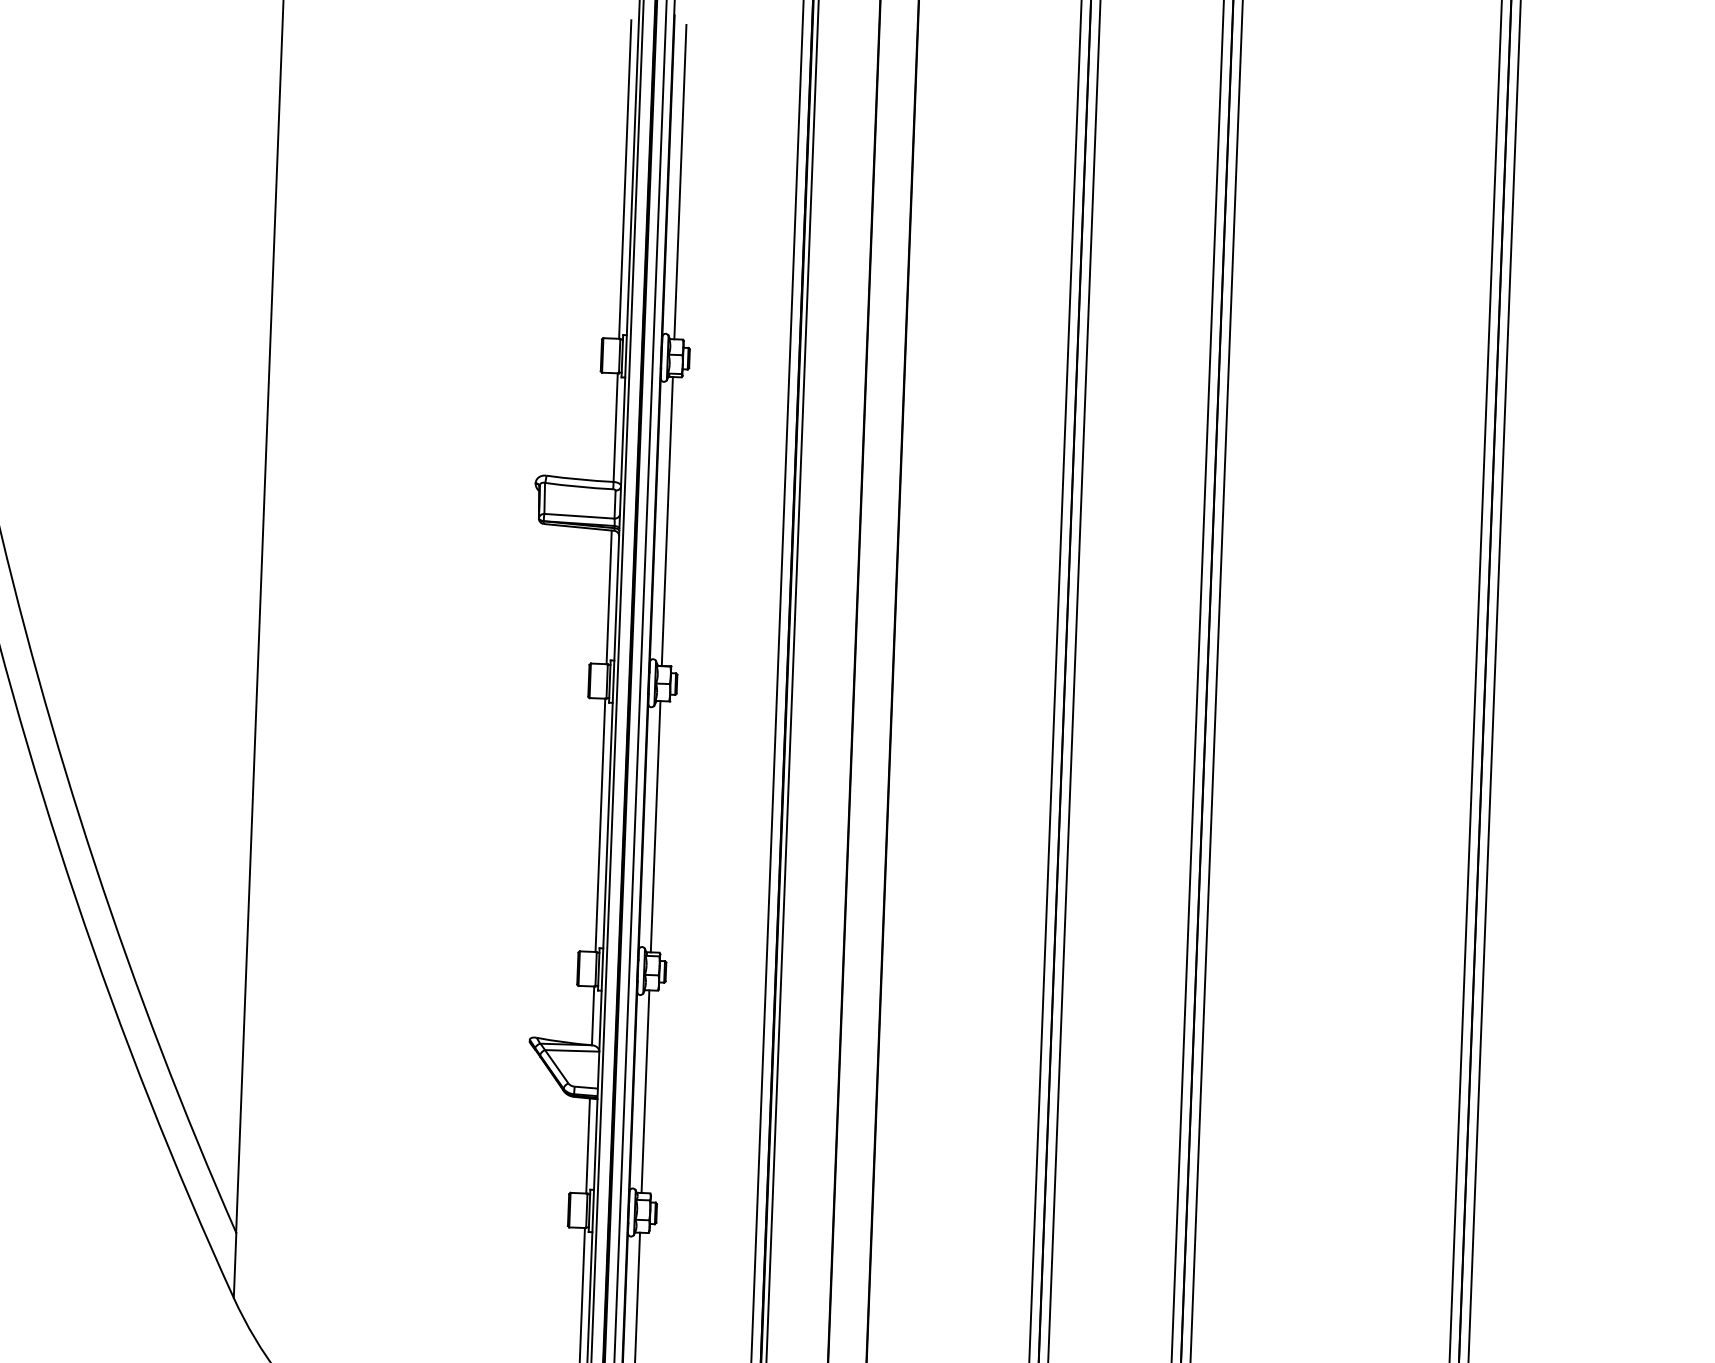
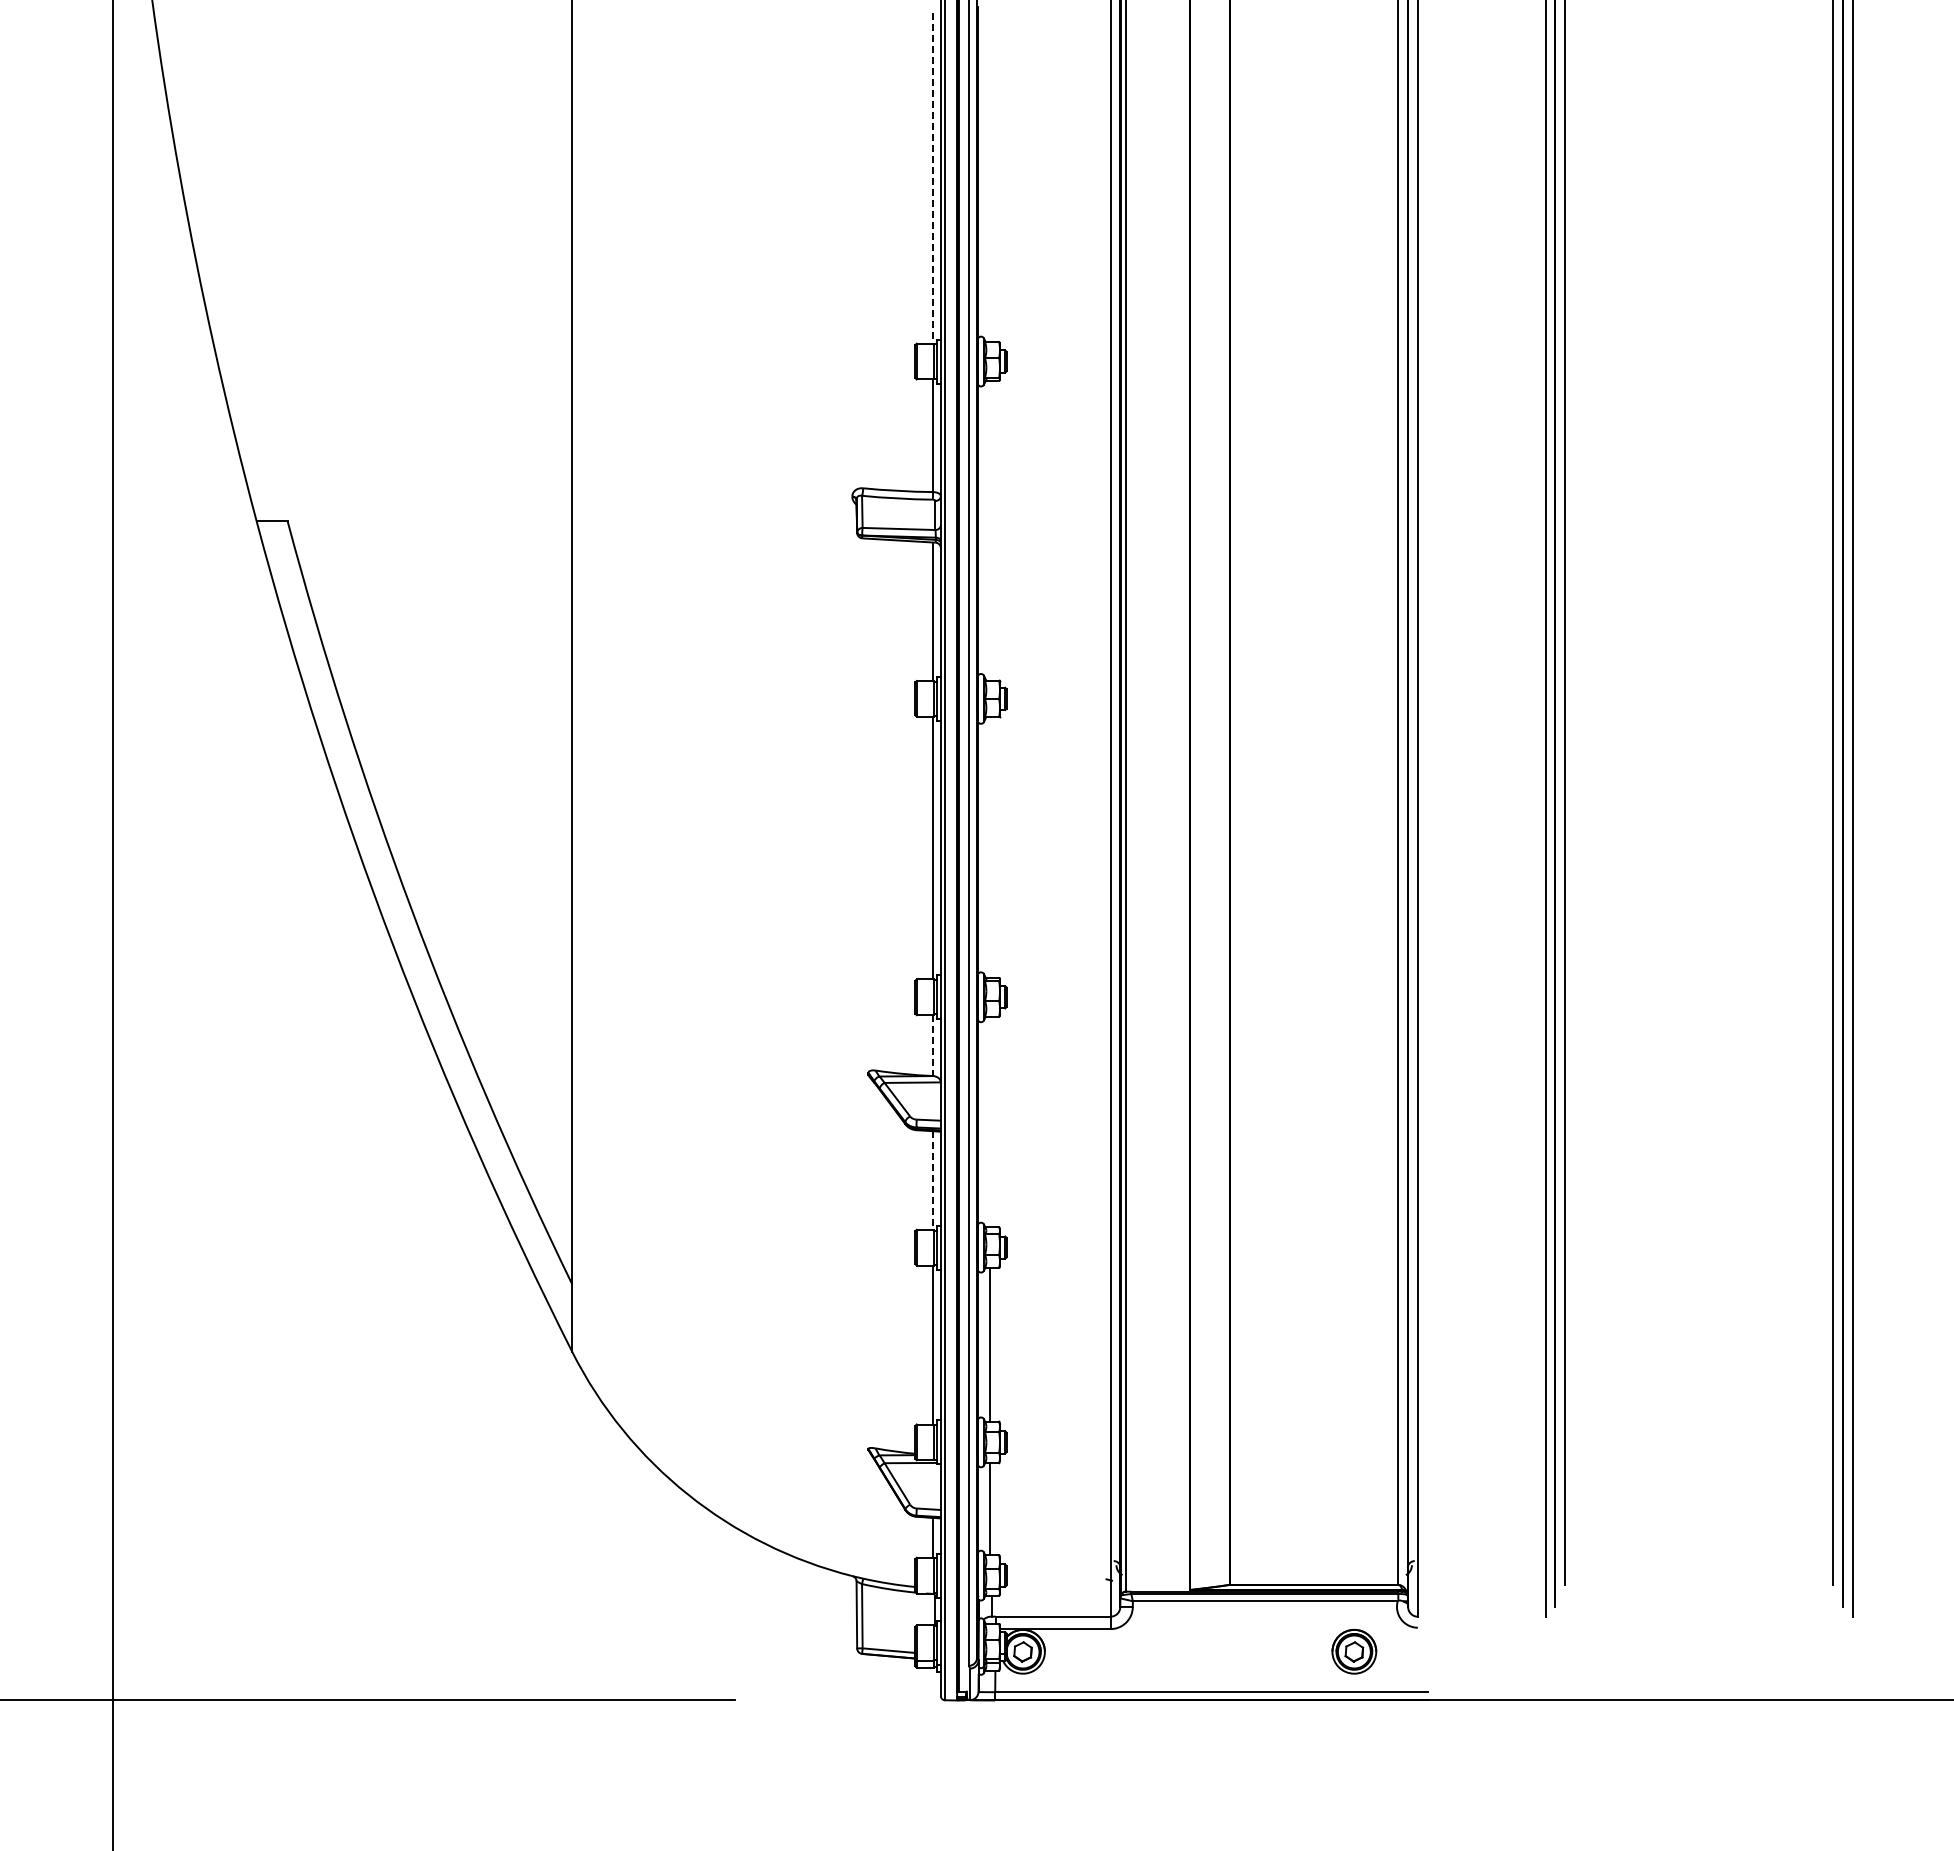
line: (624, 180) -> (932, 179), solid -> dashed
line: (680, 182) -> (990, 179), removed
line: (667, 521) -> (990, 530), removed
line: (655, 826) -> (990, 847), removed
line: (592, 1016) -> (932, 1046), solid -> dashed
line: (645, 1091) -> (990, 1121), removed
line: (587, 1145) -> (932, 1180), solid -> dashed

